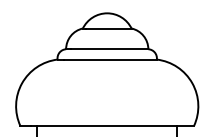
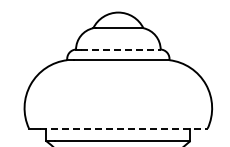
line: (110, 49) -> (121, 49), solid -> dashed
line: (112, 125) -> (123, 128), solid -> dashed

